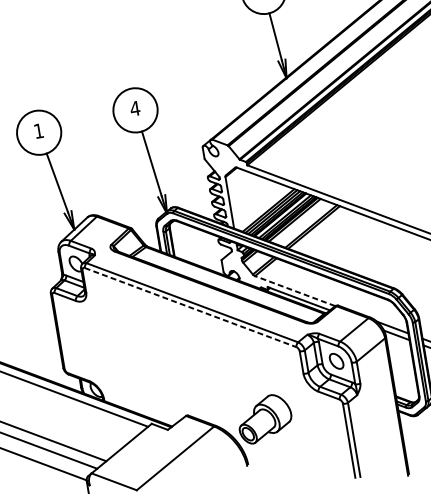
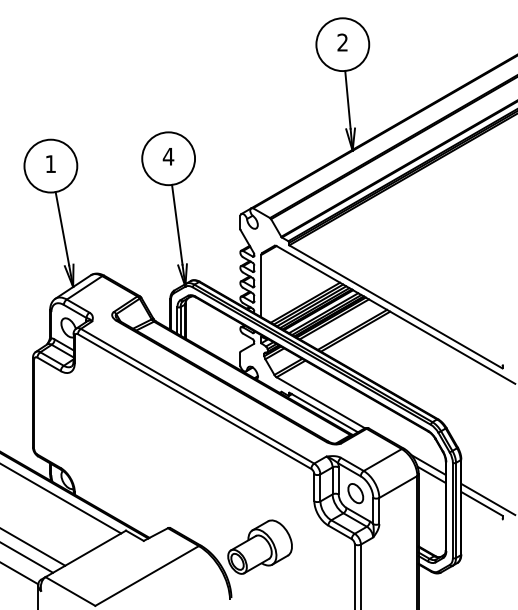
line: (294, 290) -> (320, 402), dashed -> solid
line: (190, 307) -> (194, 401), dashed -> solid

